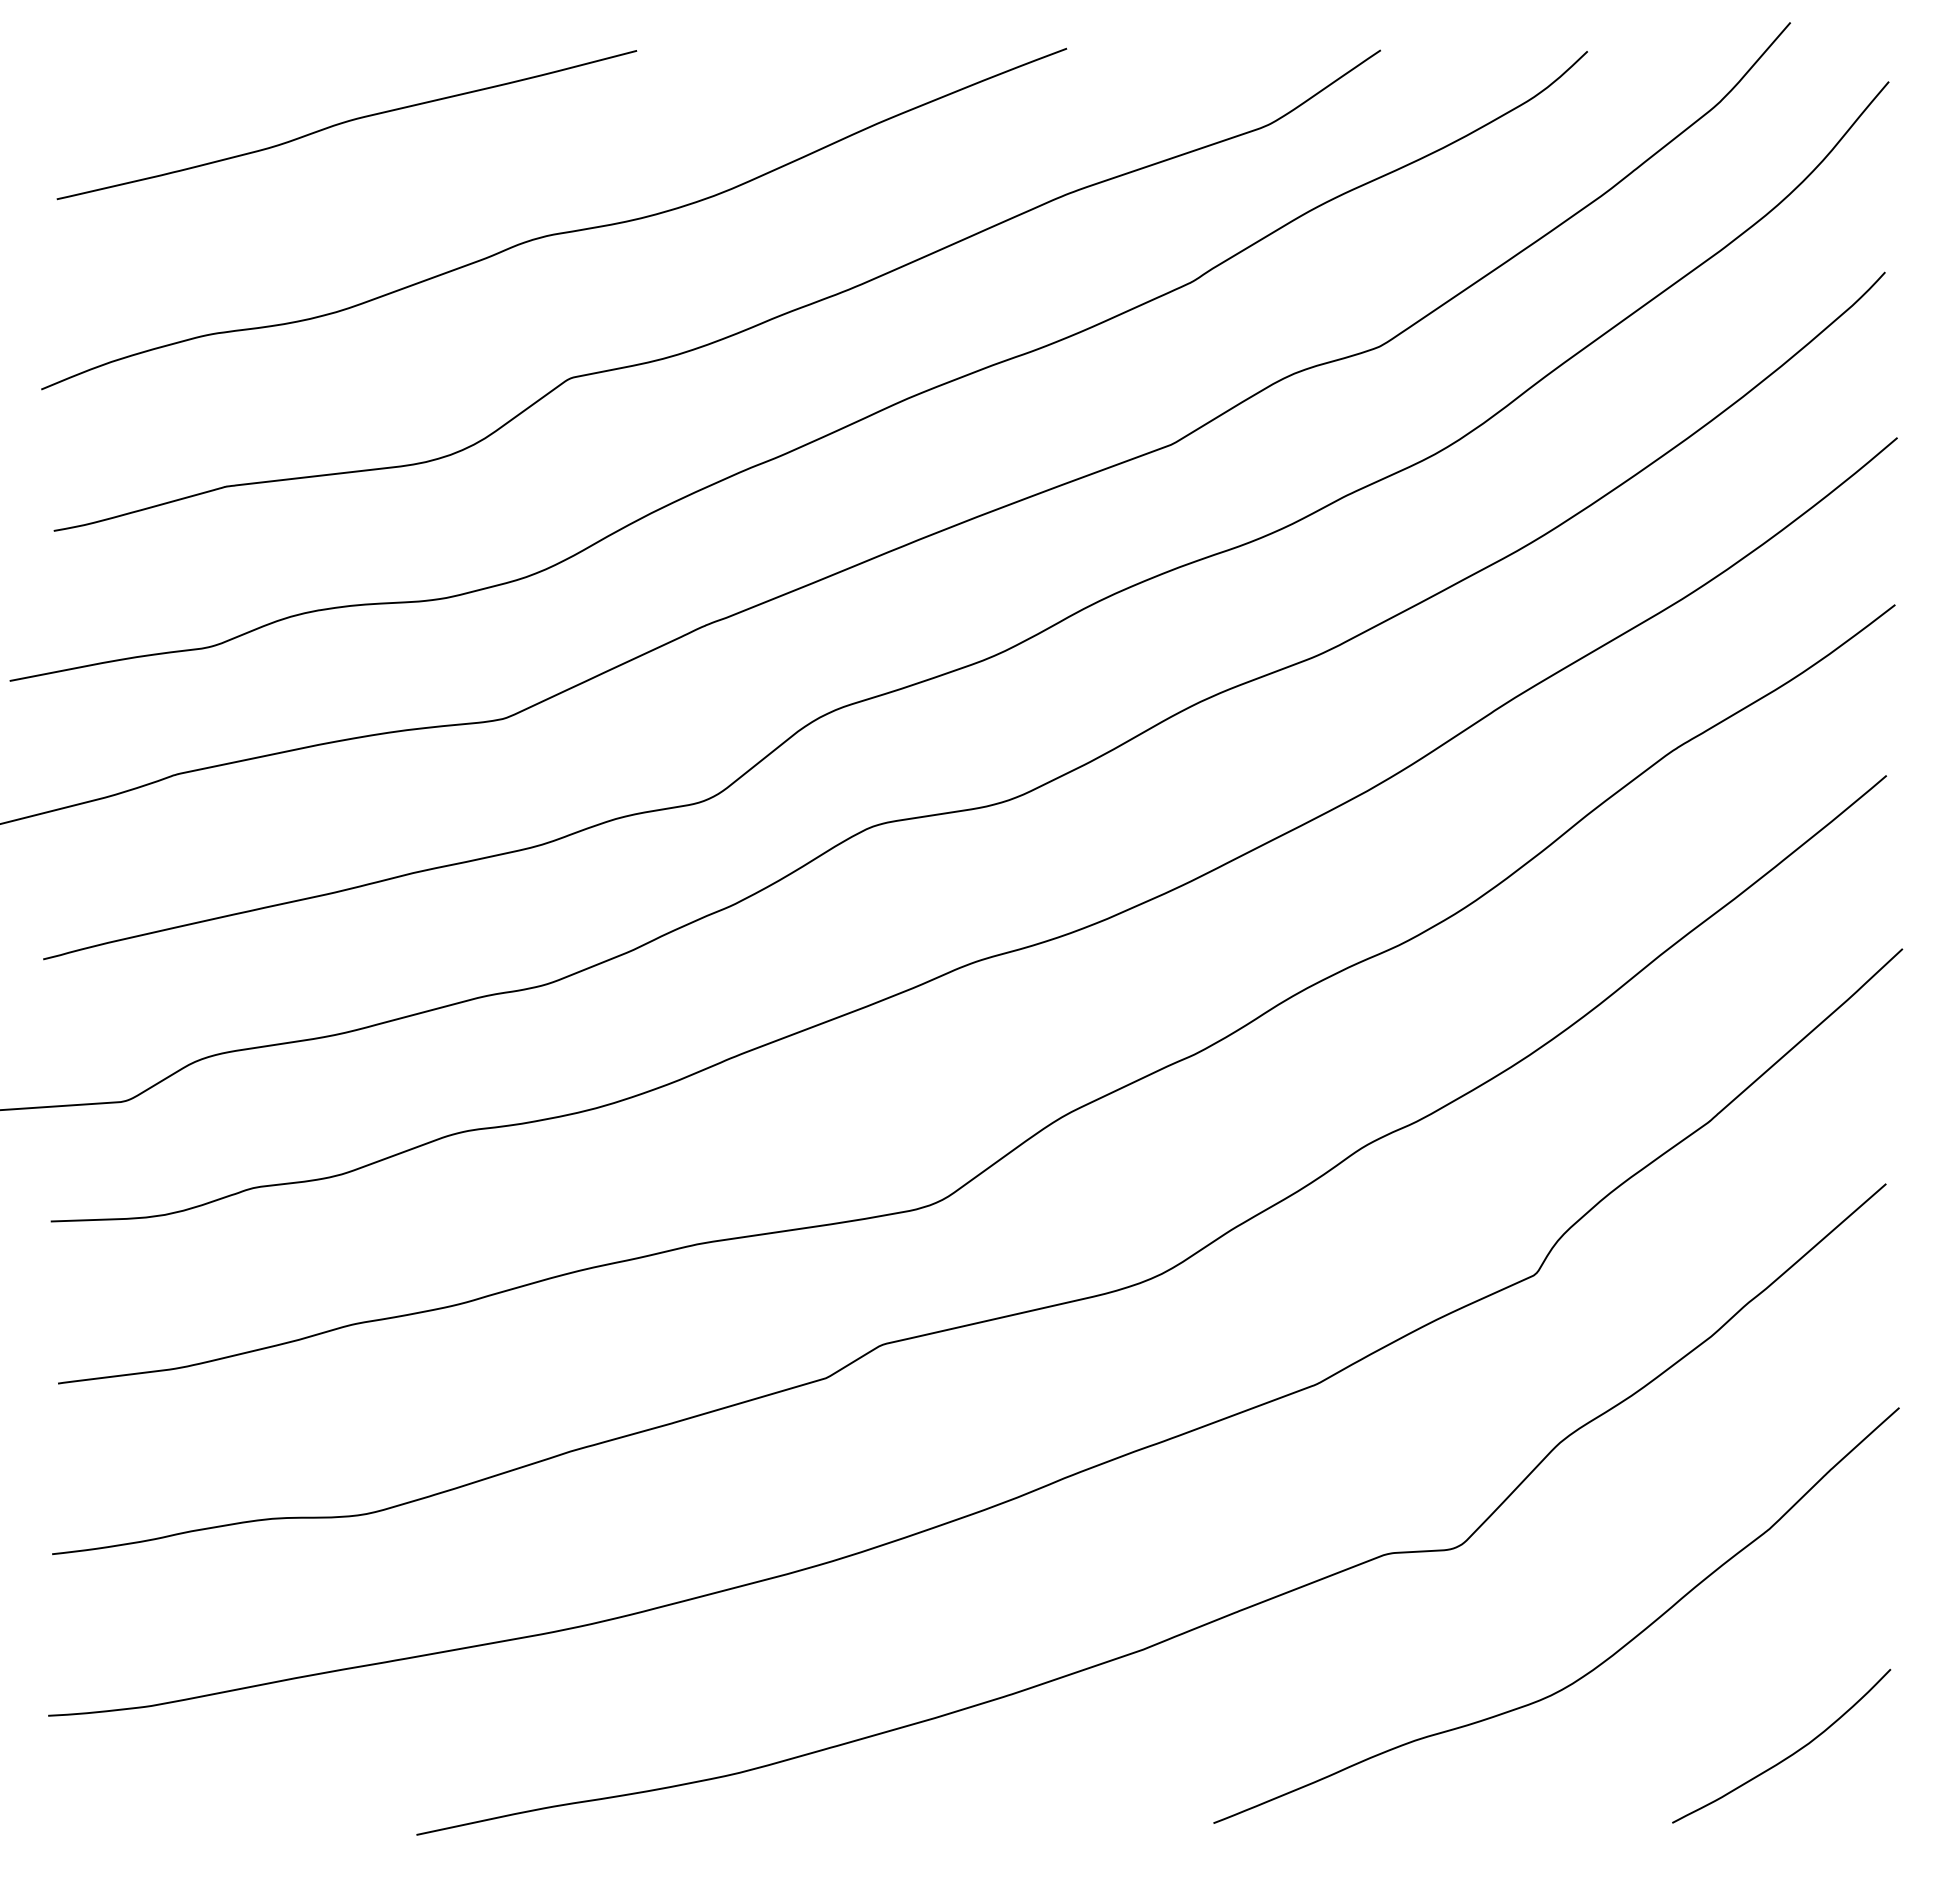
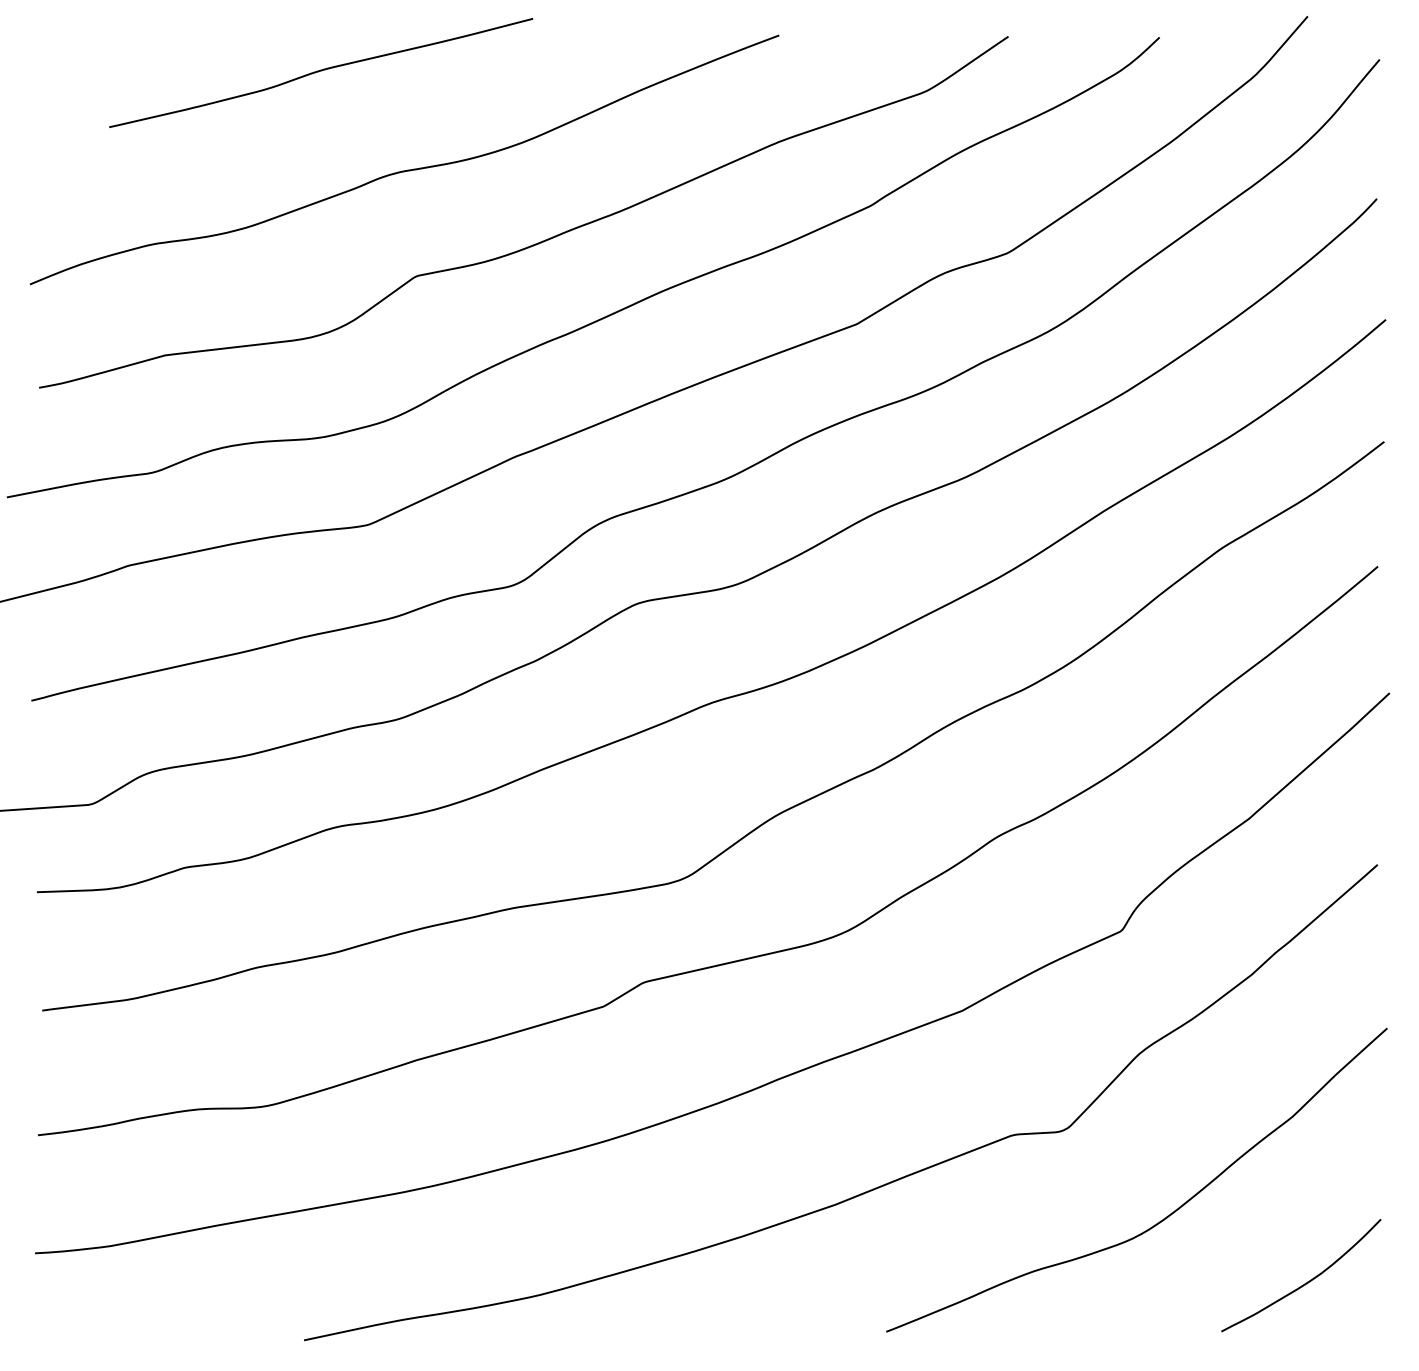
curve: (344, 123) -> (319, 71), moved

